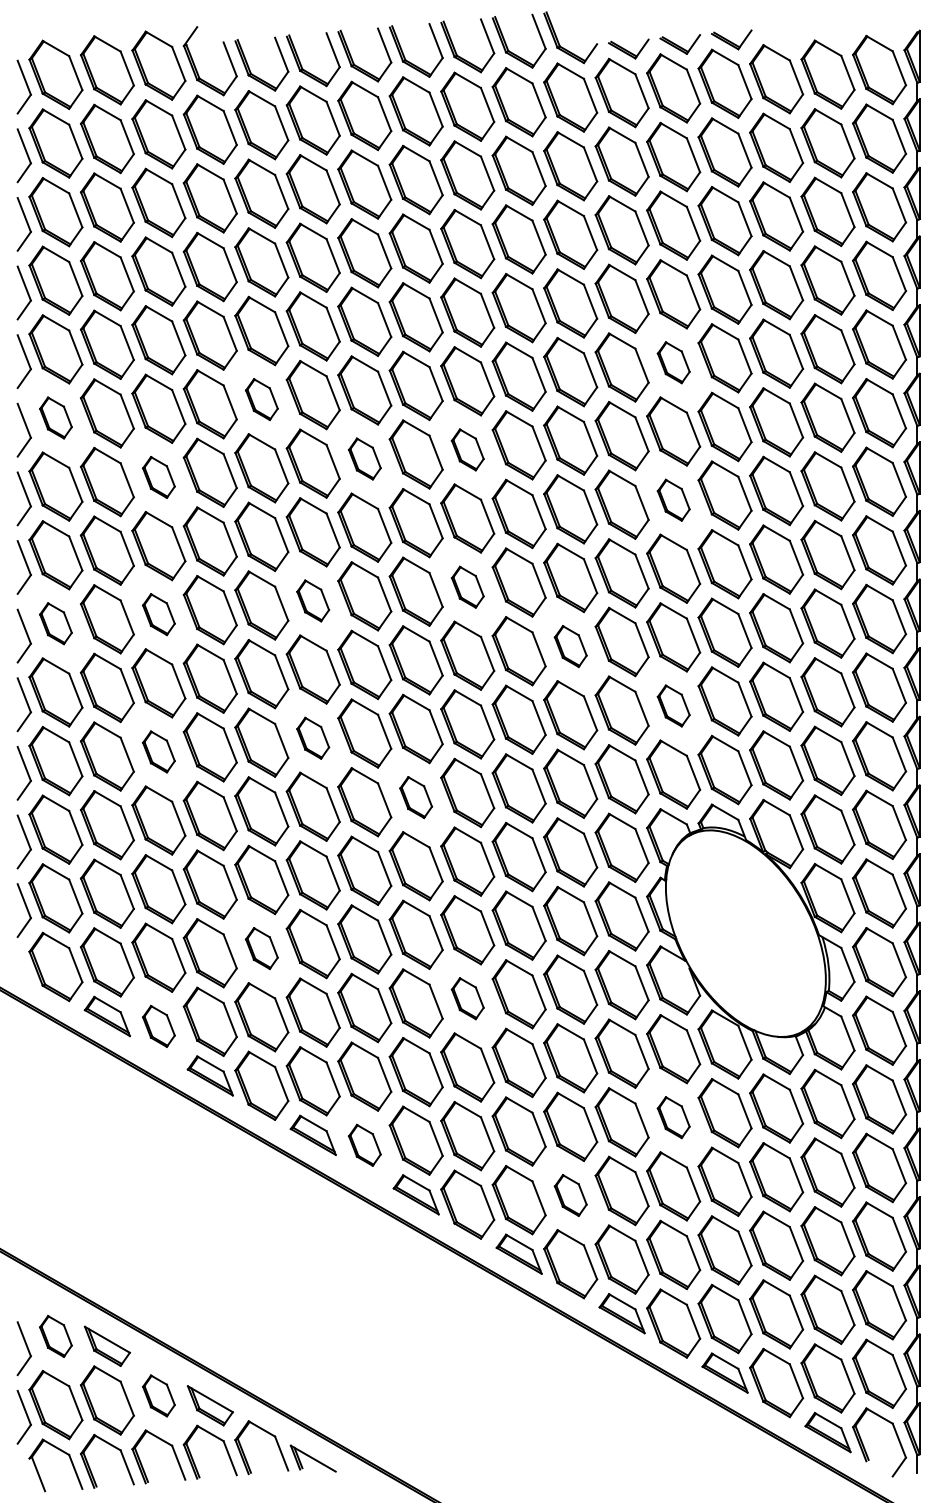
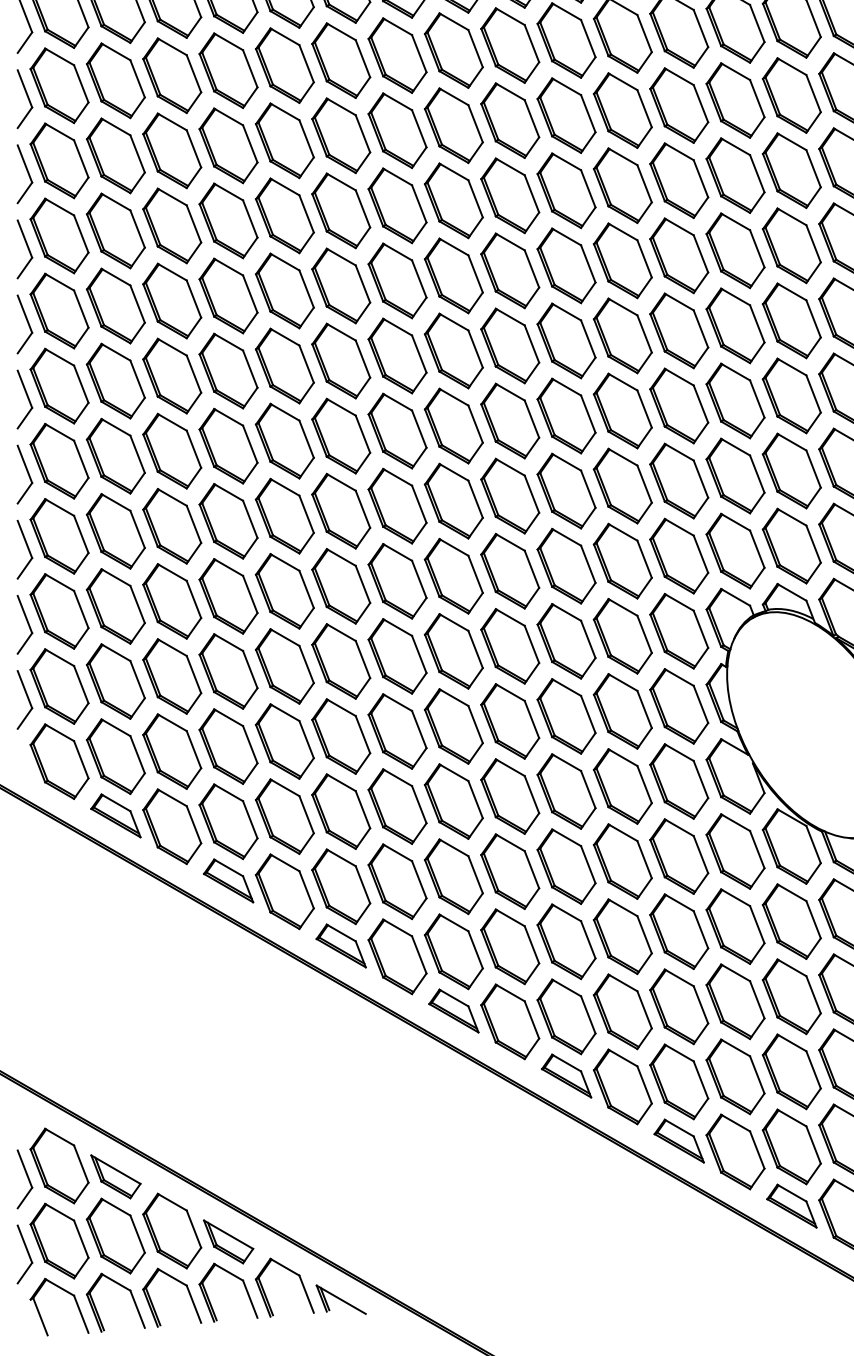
part: (673, 362) -> (735, 100), size x1.67
part: (261, 399) -> (284, 140), size x1.67
part: (55, 417) -> (59, 160), size x1.67
part: (467, 449) -> (509, 195), size x1.67
part: (364, 458) -> (397, 205), size x1.67
part: (158, 477) -> (171, 225), size x1.67
part: (673, 500) -> (735, 251), size x1.67
part: (467, 587) -> (509, 346), size x1.67
part: (312, 600) -> (340, 360), size x1.67
part: (158, 614) -> (171, 375), size x1.67
part: (55, 623) -> (59, 385), size x1.67
part: (570, 646) -> (622, 410), size x1.67
part: (673, 705) -> (735, 475), size x1.67
part: (312, 738) -> (340, 511), size x1.67
part: (158, 751) -> (171, 525), size x1.67
part: (415, 797) -> (453, 576), size x1.67
part: (261, 948) -> (284, 741), size x1.67
part: (467, 998) -> (509, 796), size x1.67
part: (158, 1026) -> (171, 826), size x1.67
part: (673, 1117) -> (735, 926), size x1.67
part: (364, 1145) -> (397, 957), size x1.67
part: (570, 1195) -> (622, 1011), size x1.67
part: (55, 1336) -> (59, 1166), size x1.67
part: (158, 1395) -> (171, 1230), size x1.67

